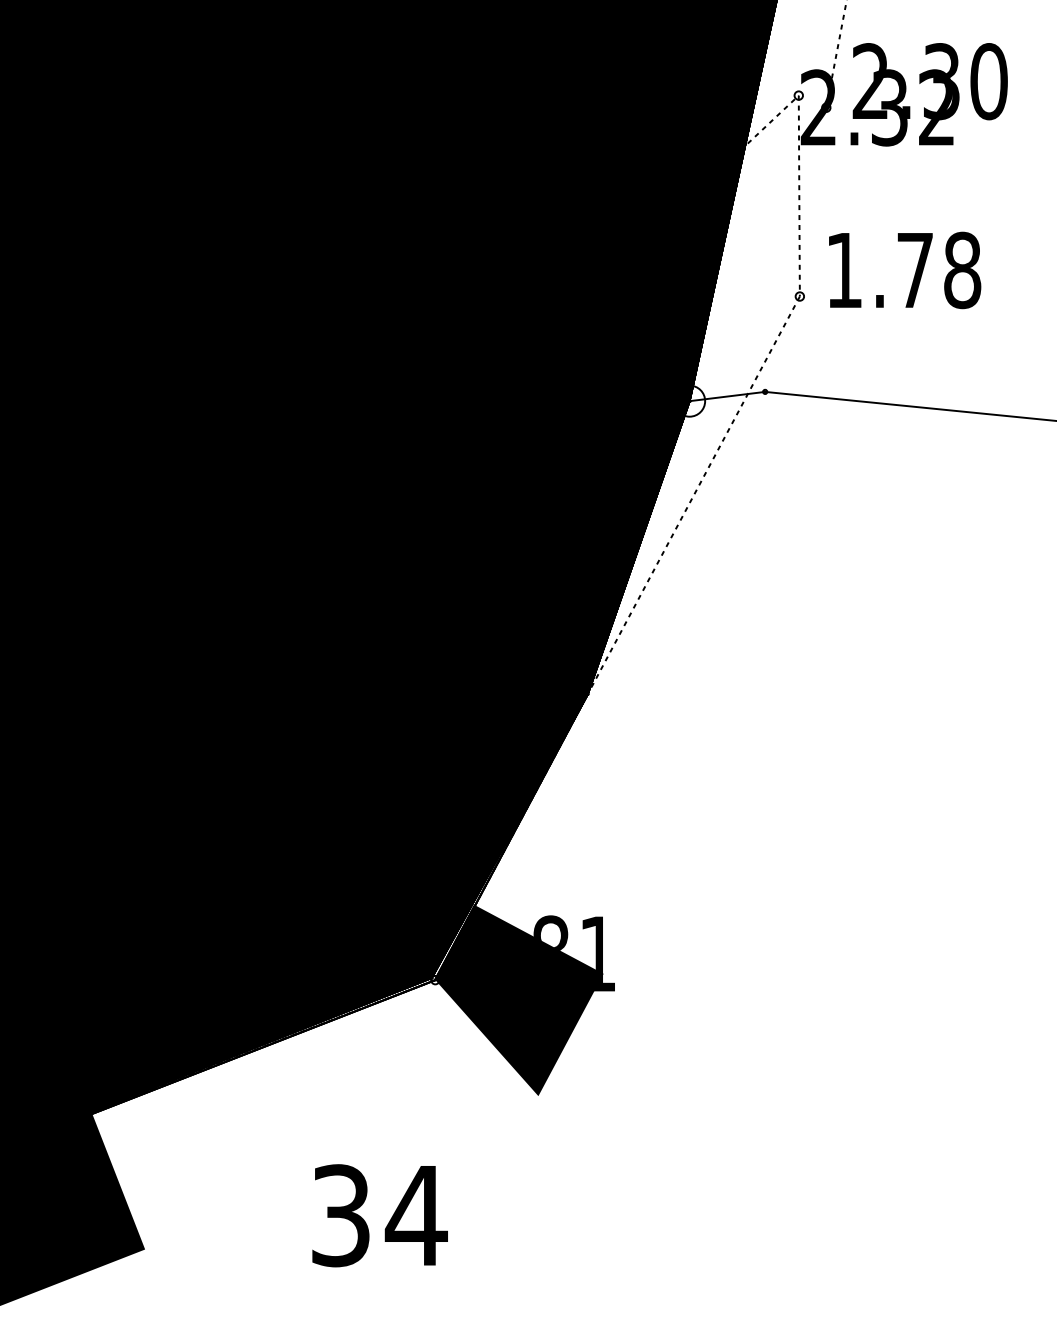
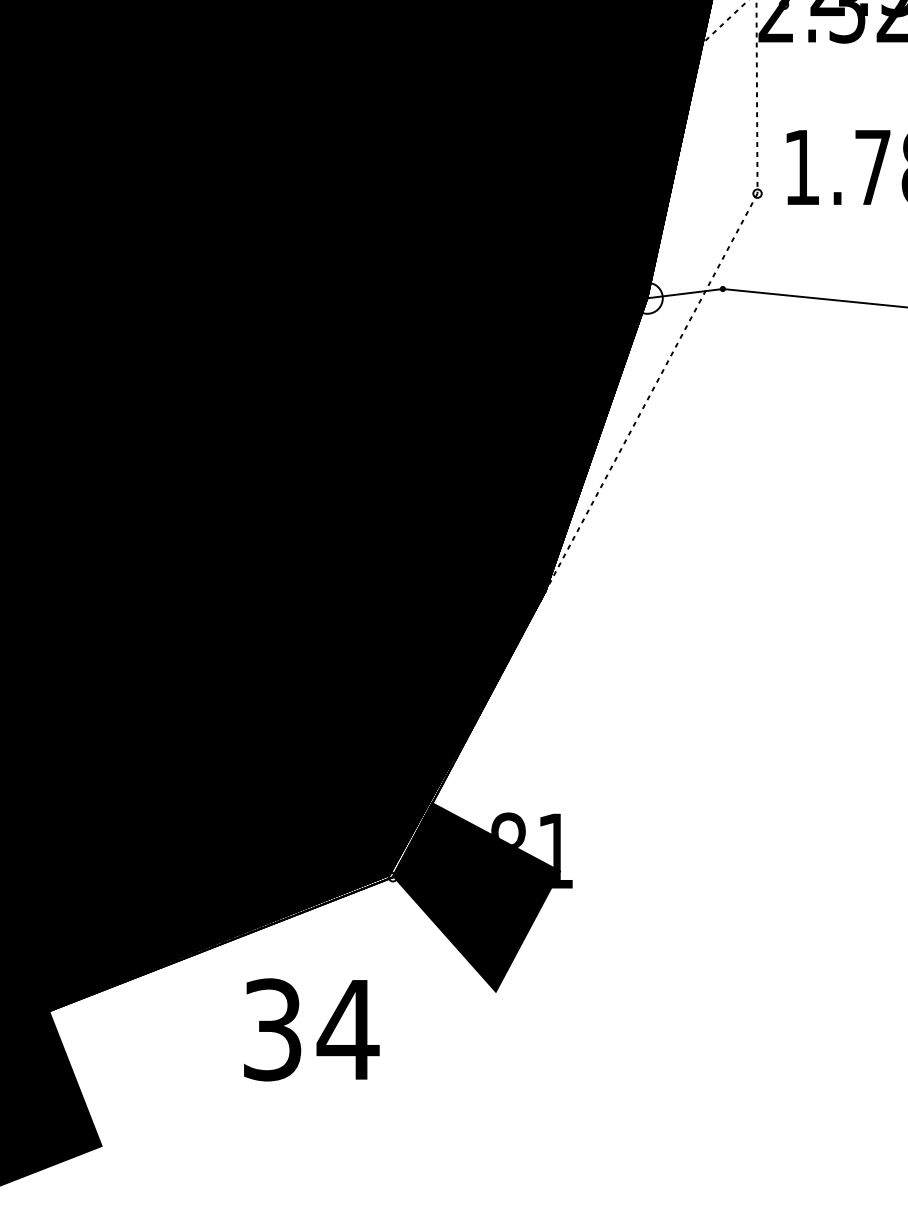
text: (379, 1215) -> (311, 1029), moved

